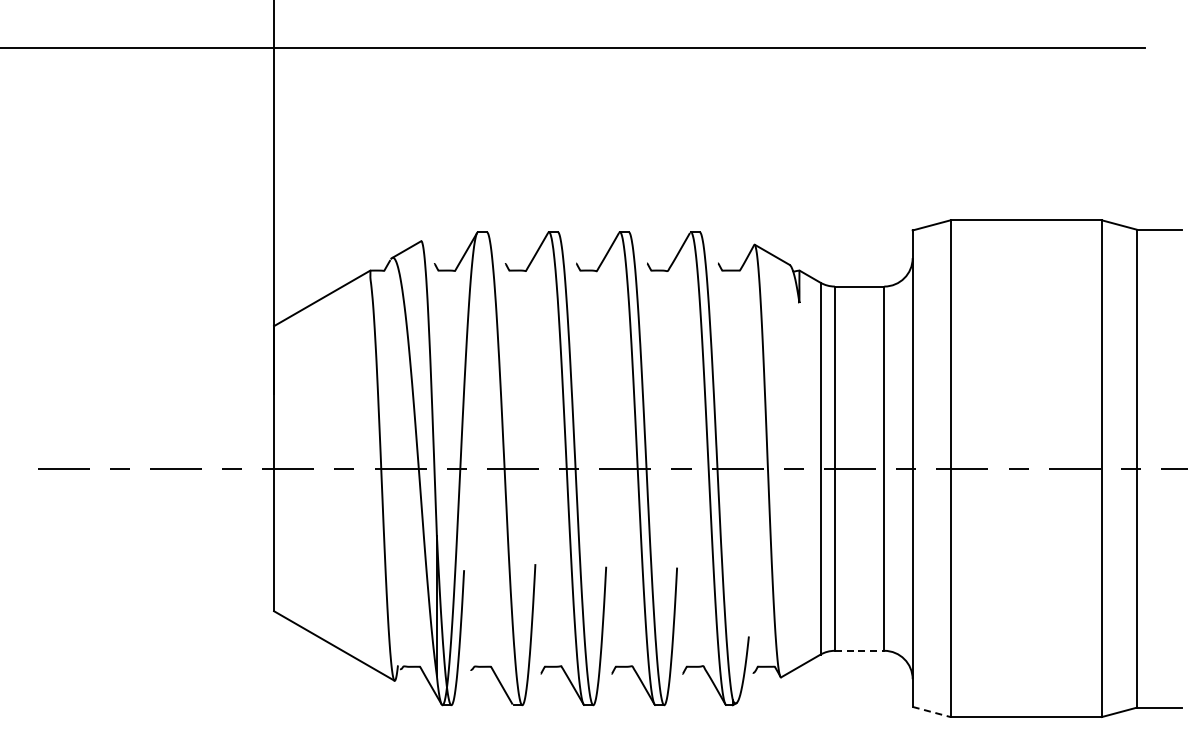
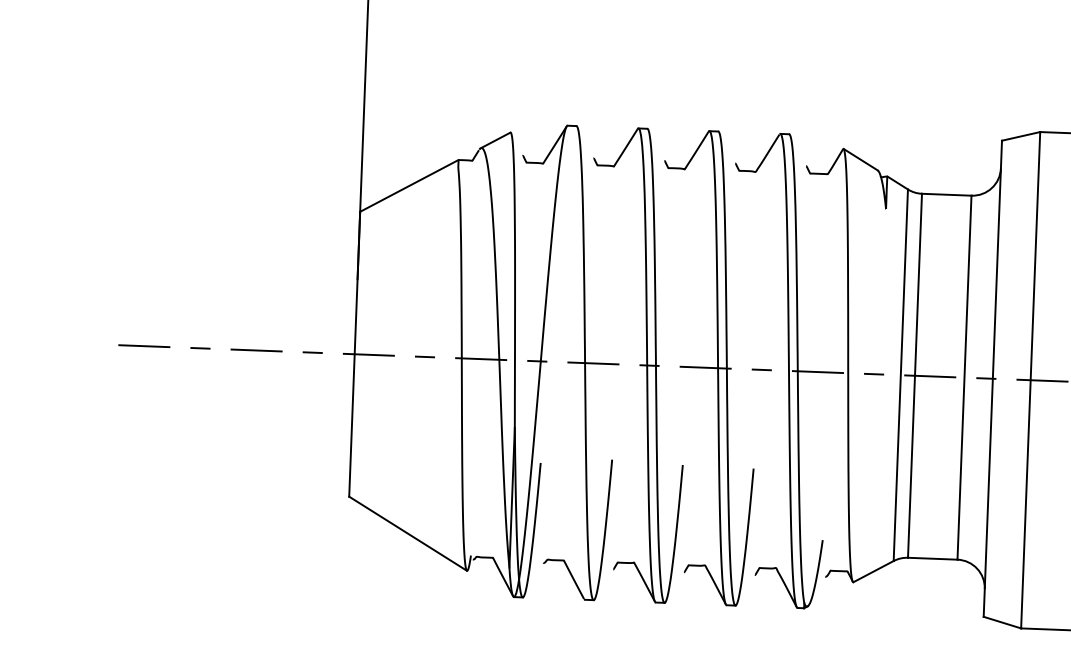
line: (859, 650) -> (932, 558), dashed -> solid
line: (931, 711) -> (1002, 622), dashed -> solid

